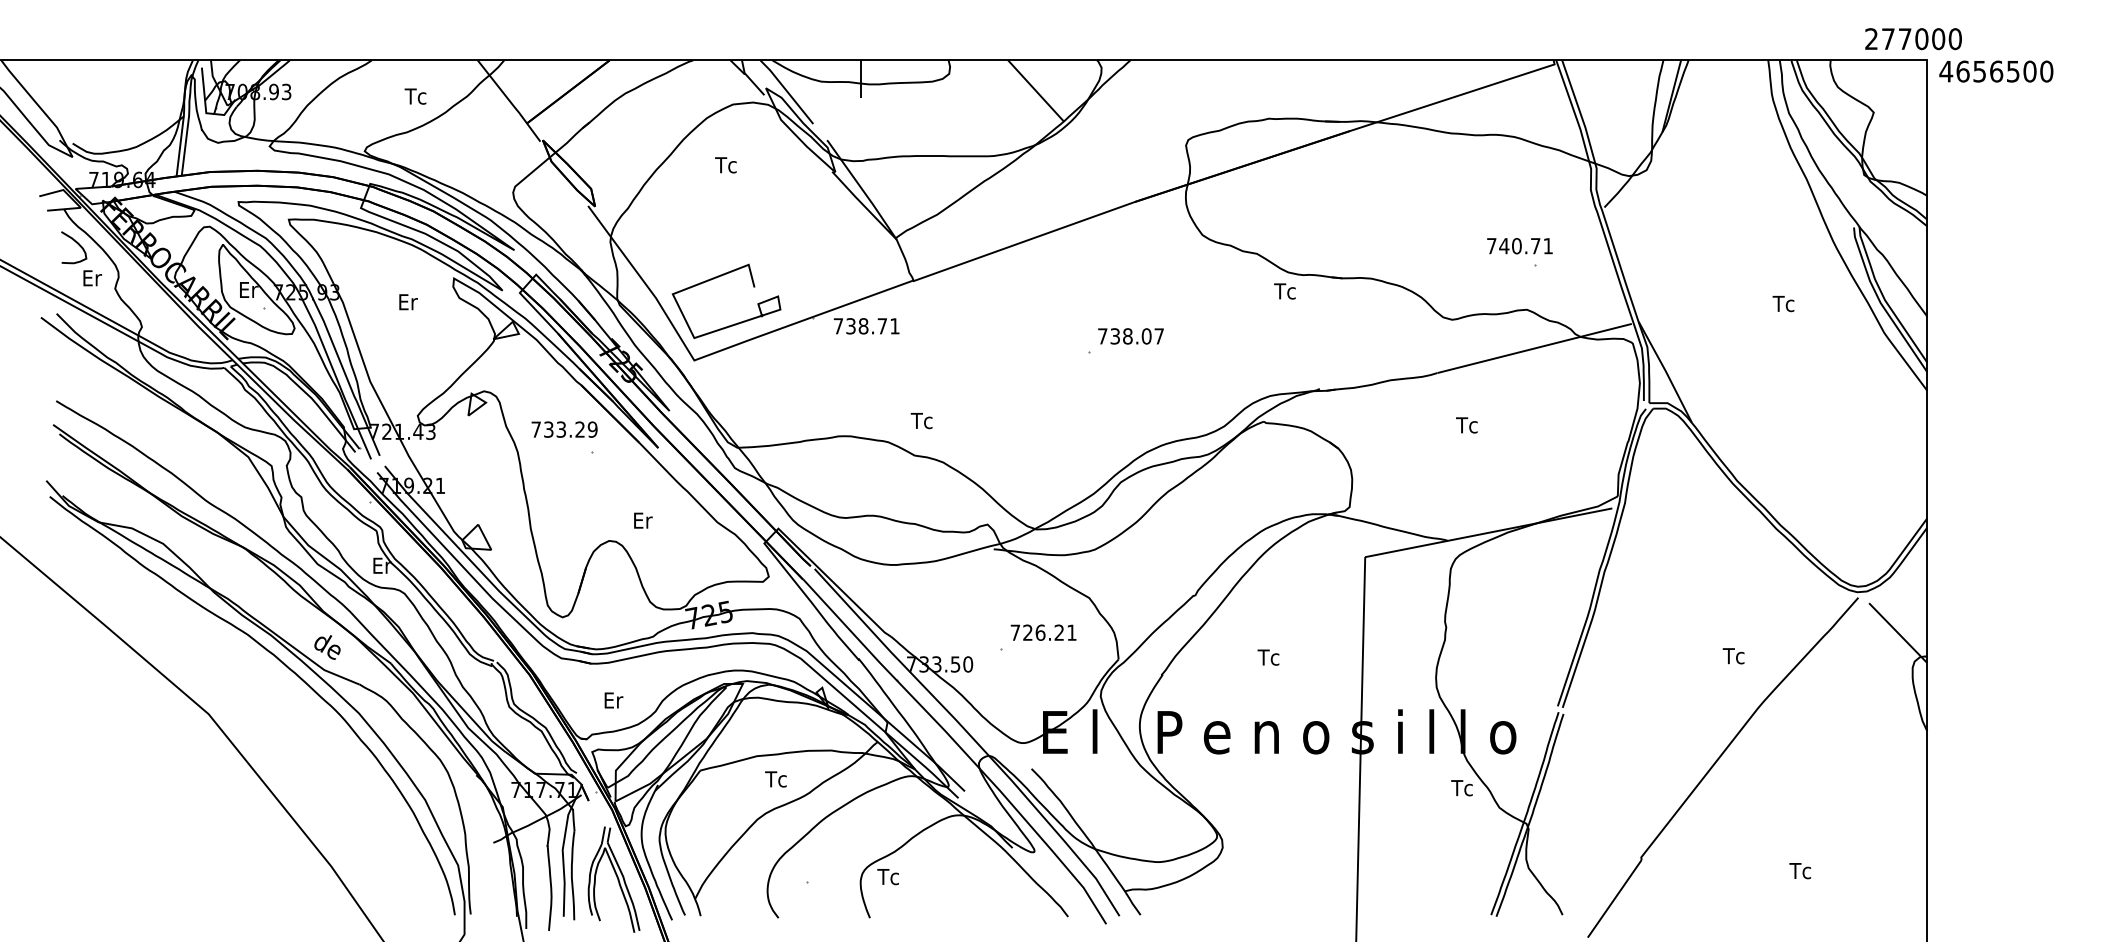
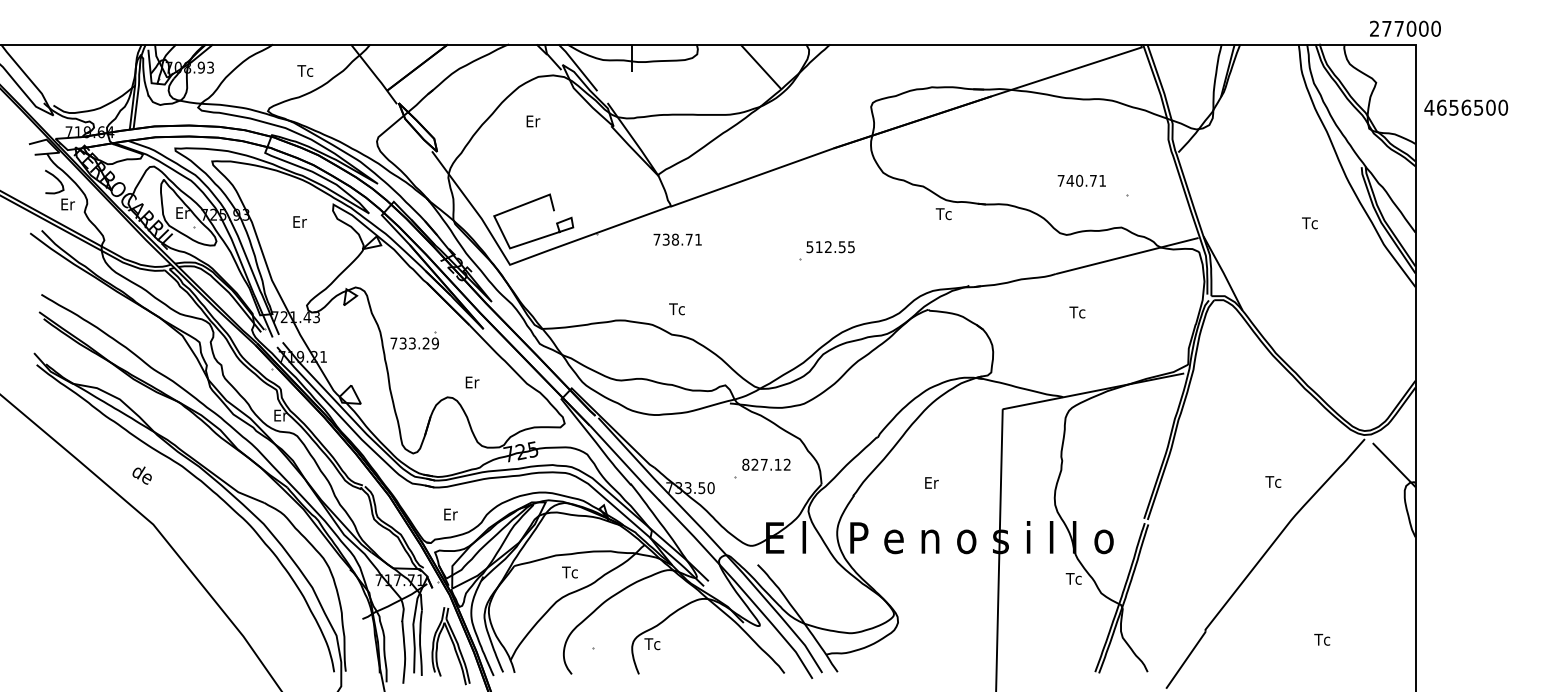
text: (1996, 71) -> (1466, 107), moved
text: (725, 165) -> (532, 121), Tc -> Er
text: (1519, 246) -> (1081, 181), moved
text: (866, 326) -> (677, 239), moved
text: (1130, 336) -> (830, 247), 738.07 -> 512.55
text: (564, 429) -> (414, 343), moved
text: (1043, 632) -> (766, 464), 726.21 -> 827.12
text: (327, 647) -> (142, 475), moved
text: (1268, 657) -> (931, 482), Tc -> Er

